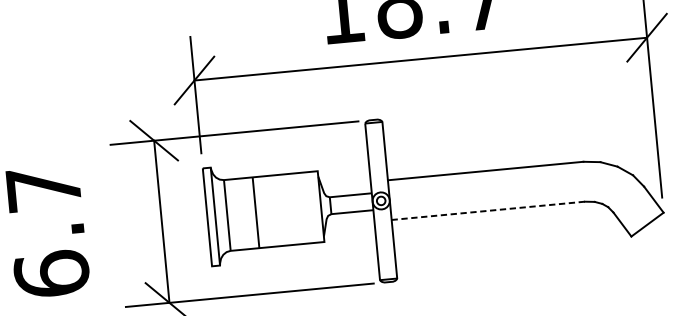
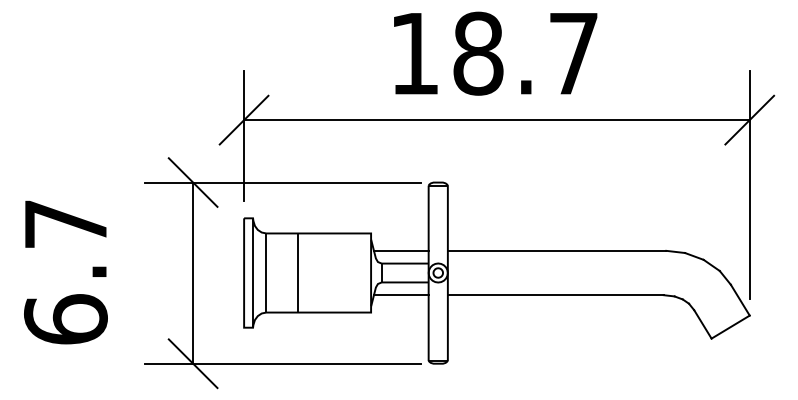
line: (345, 183) -> (400, 250), added
line: (488, 211) -> (555, 295), dashed -> solid
line: (349, 224) -> (400, 295), added

